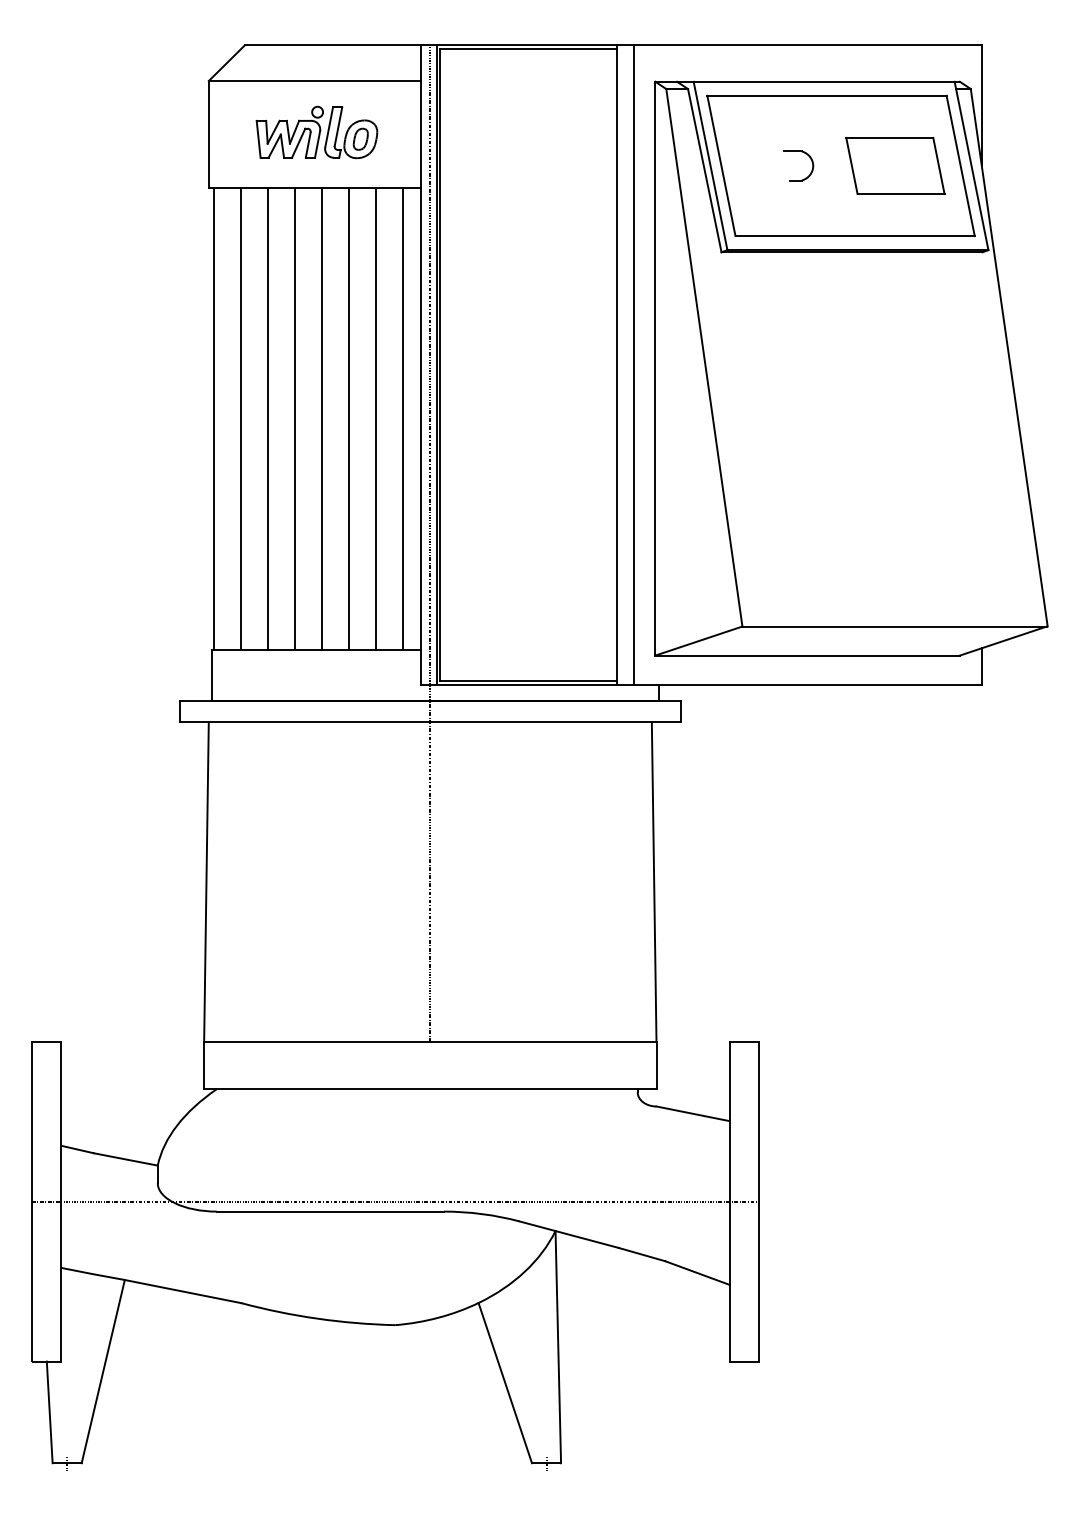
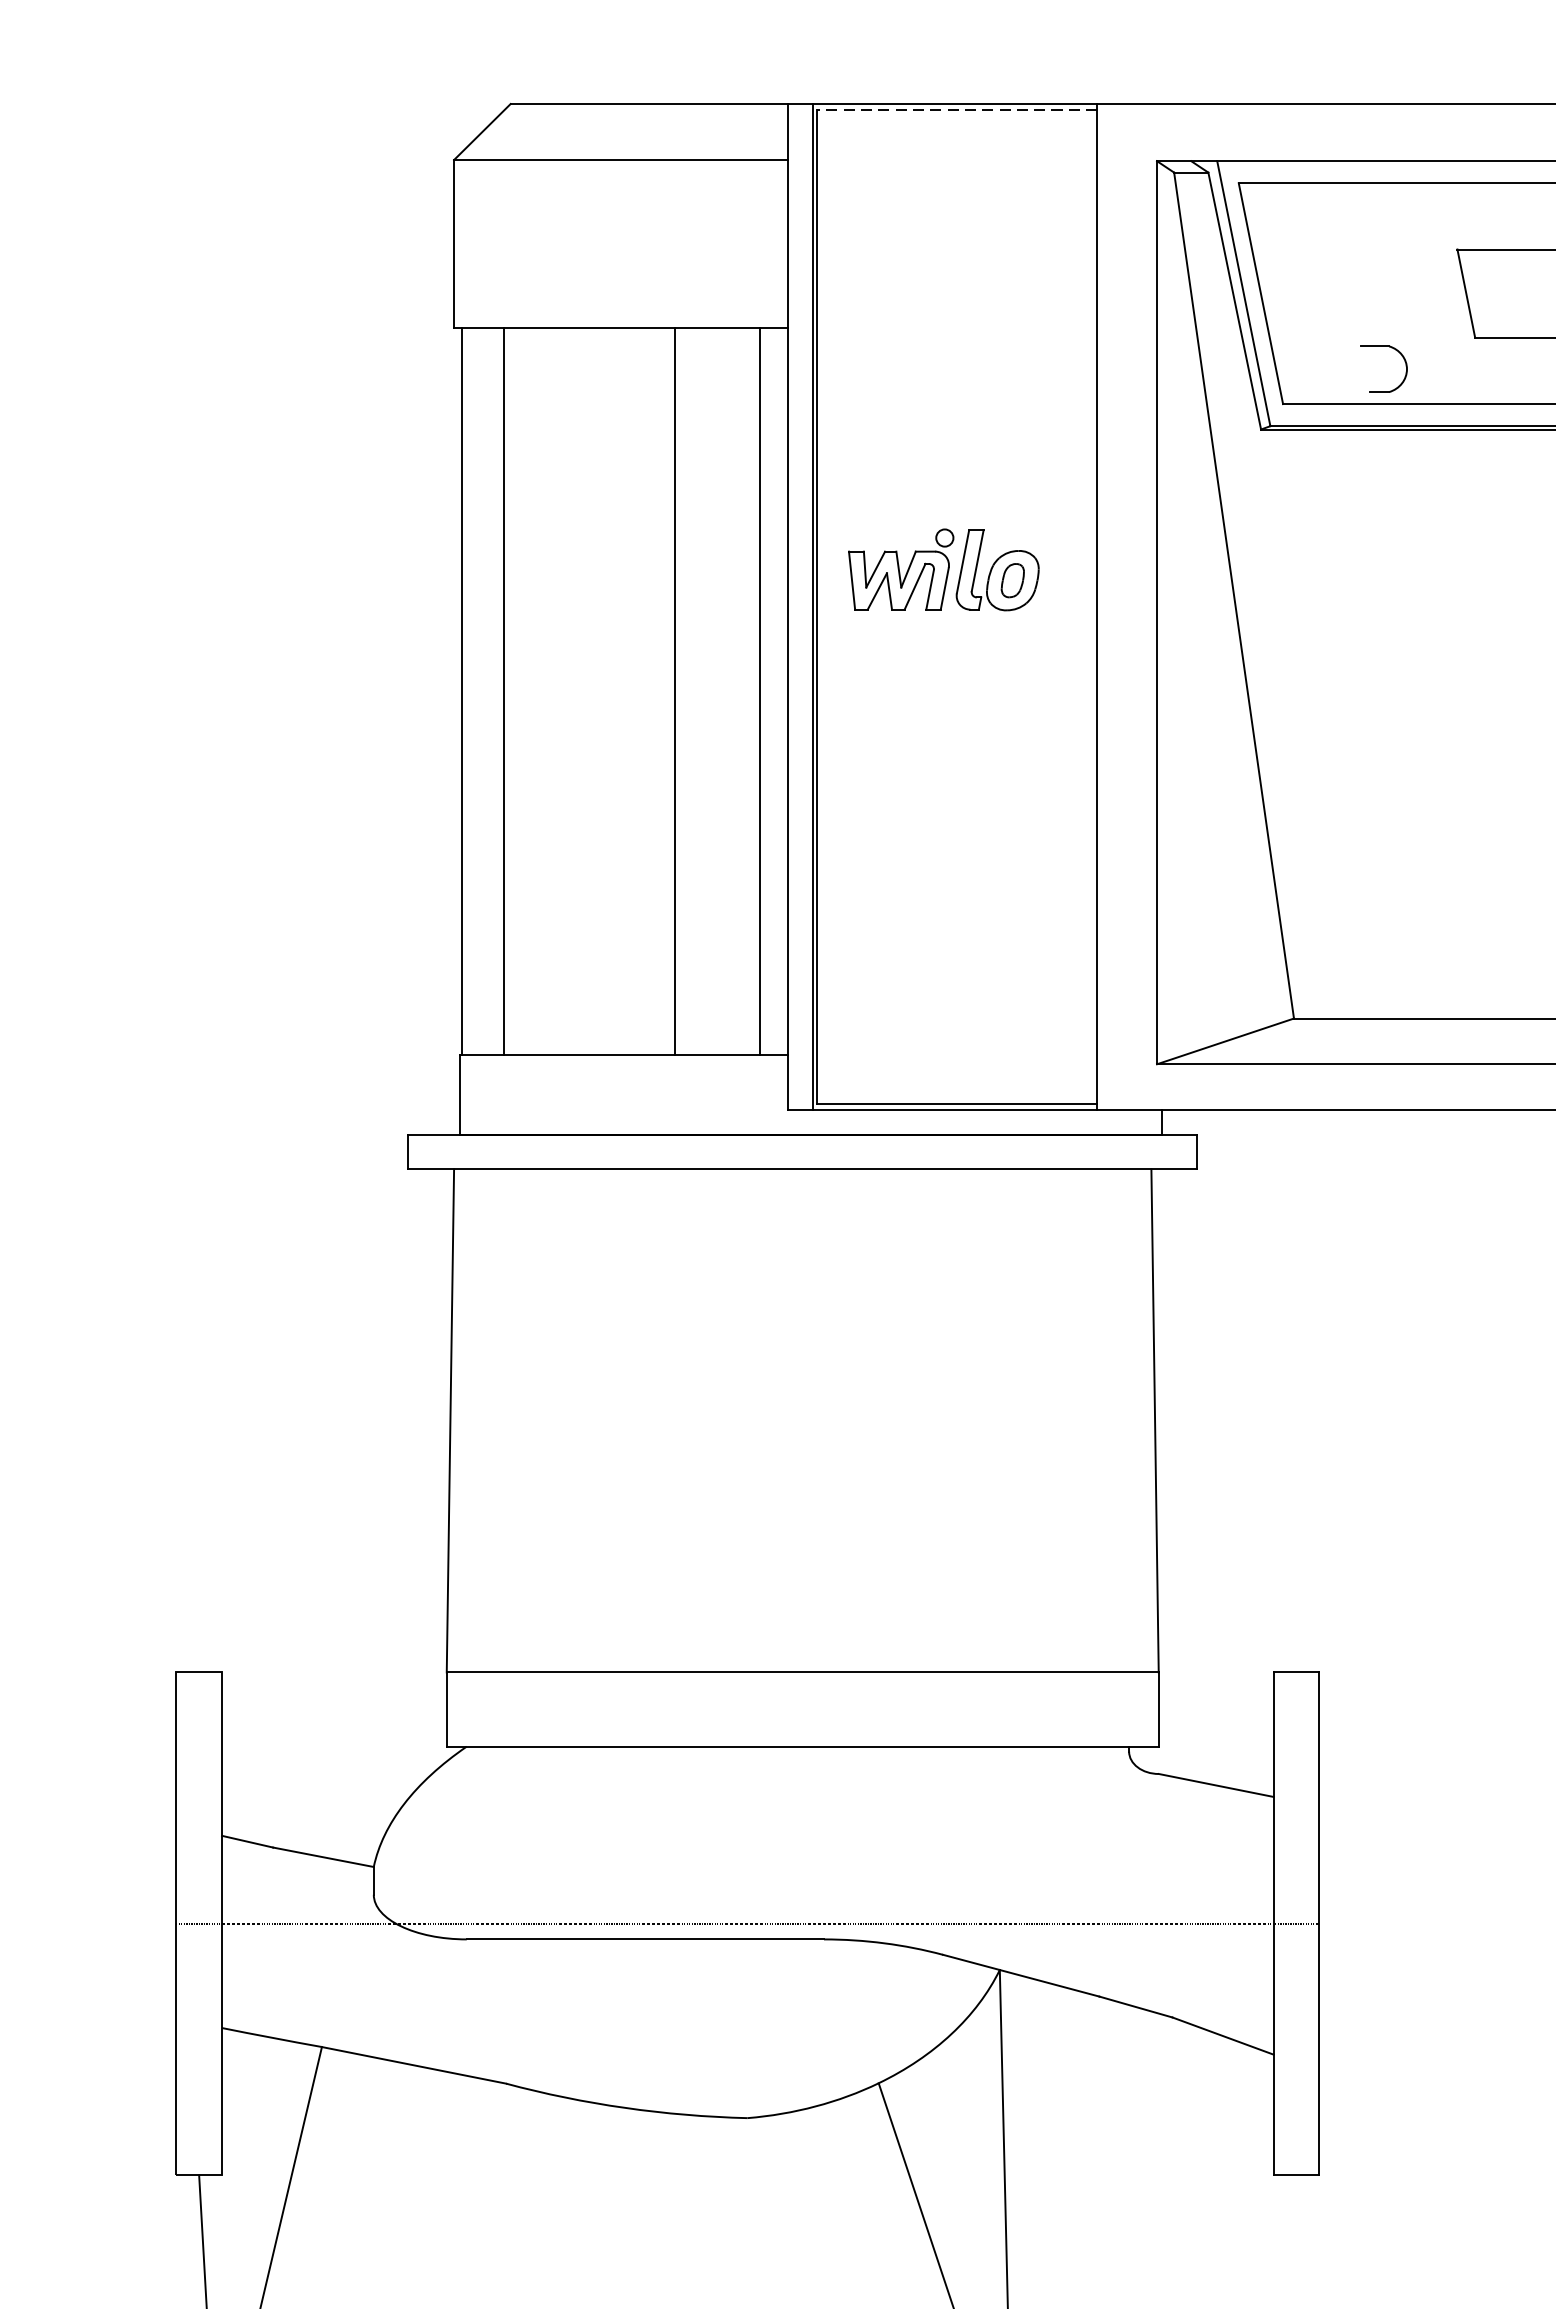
line: (528, 49) -> (957, 110), solid -> dashed
part: (316, 132) -> (943, 569), moved
part: (805, 154) -> (1394, 351), moved
line: (633, 364) -> (1122, 606), removed
line: (267, 418) -> (546, 691), removed
line: (294, 418) -> (588, 691), removed
line: (322, 418) -> (633, 691), removed
line: (376, 418) -> (718, 691), removed
line: (430, 543) -> (803, 887), removed

